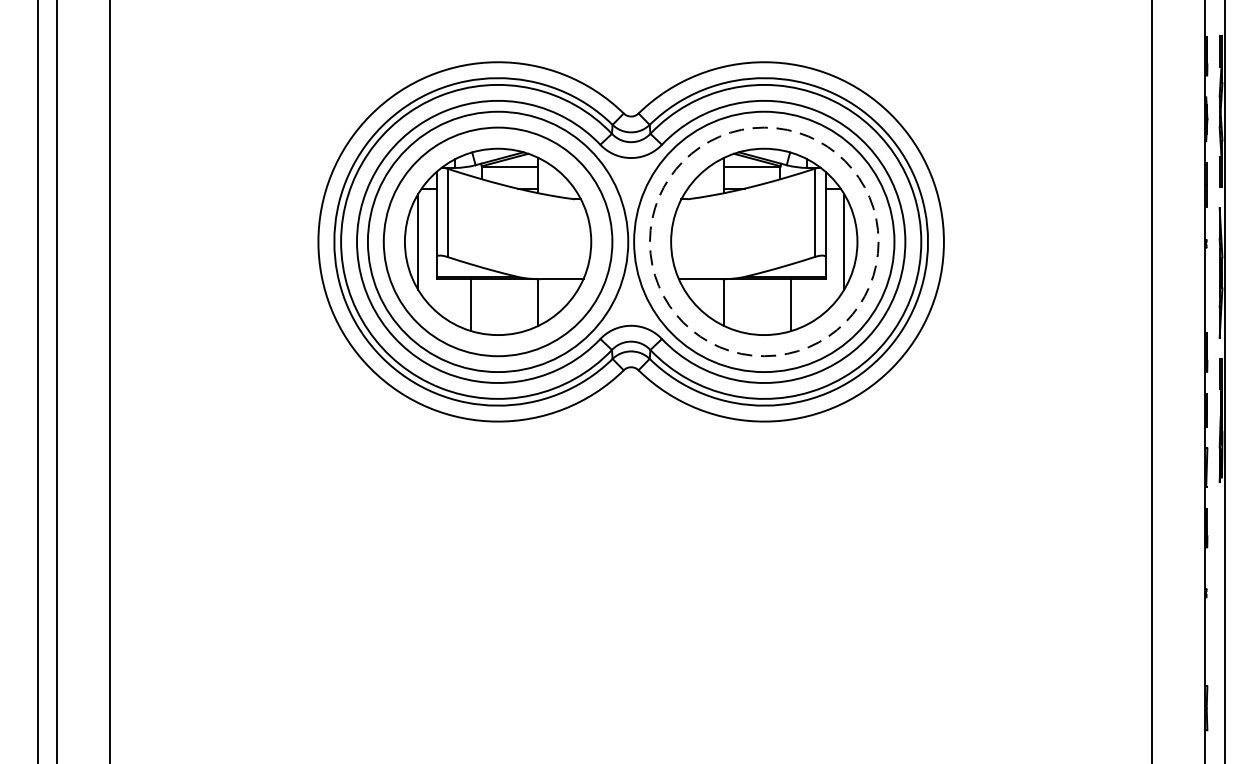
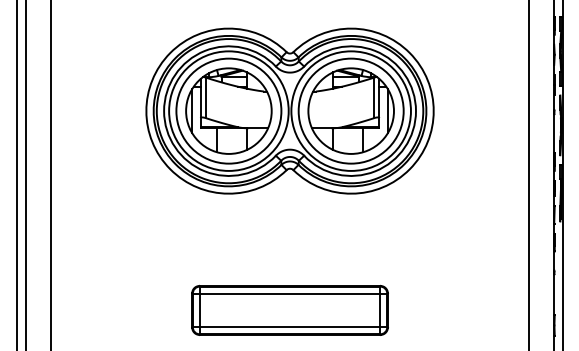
circle: (762, 240) -> (350, 110), dashed -> solid
part: (630, 673) -> (289, 309), added

